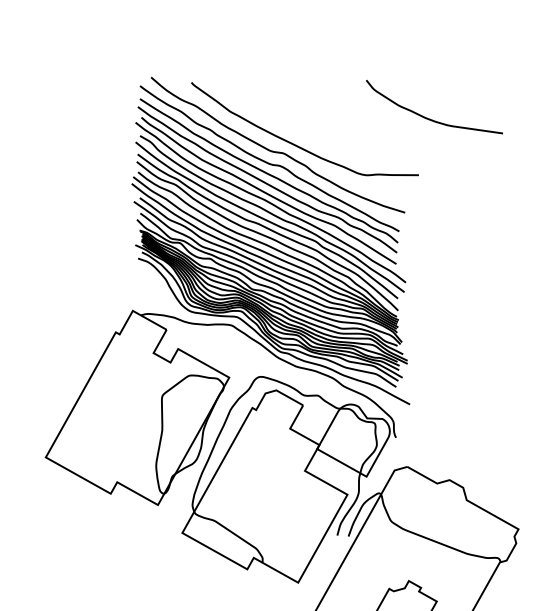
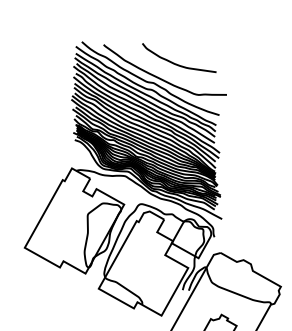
curve: (429, 117) -> (176, 63), moved

